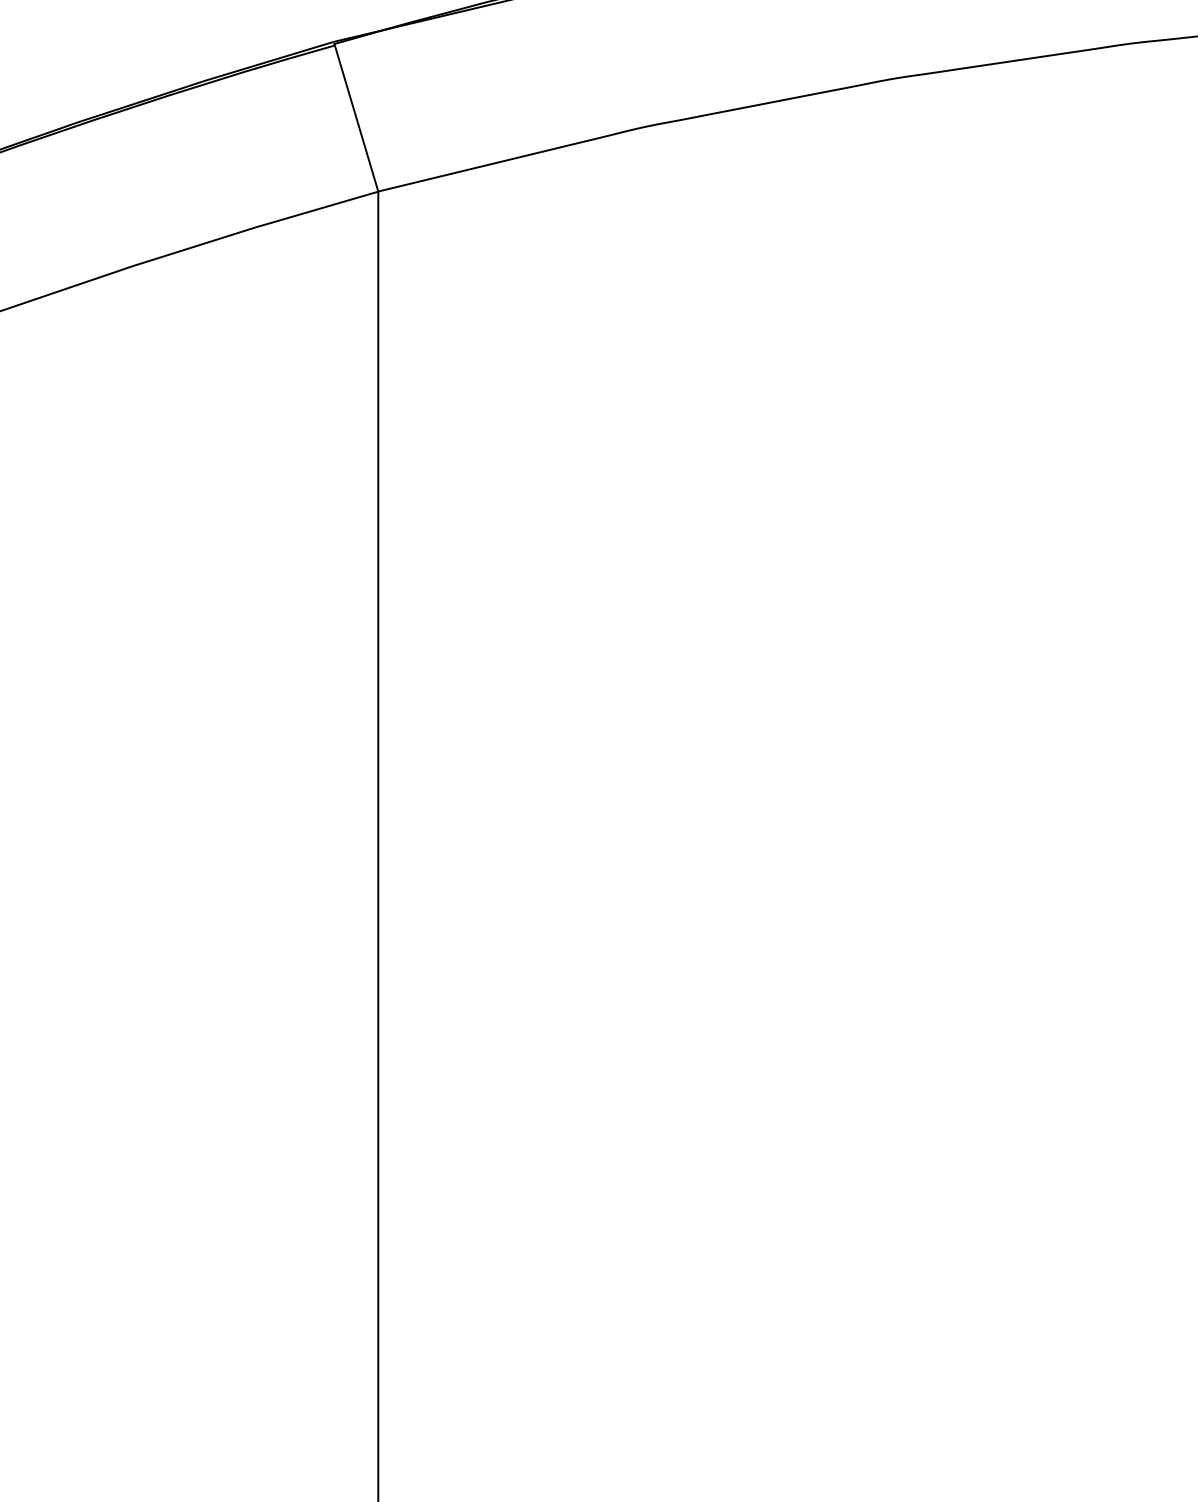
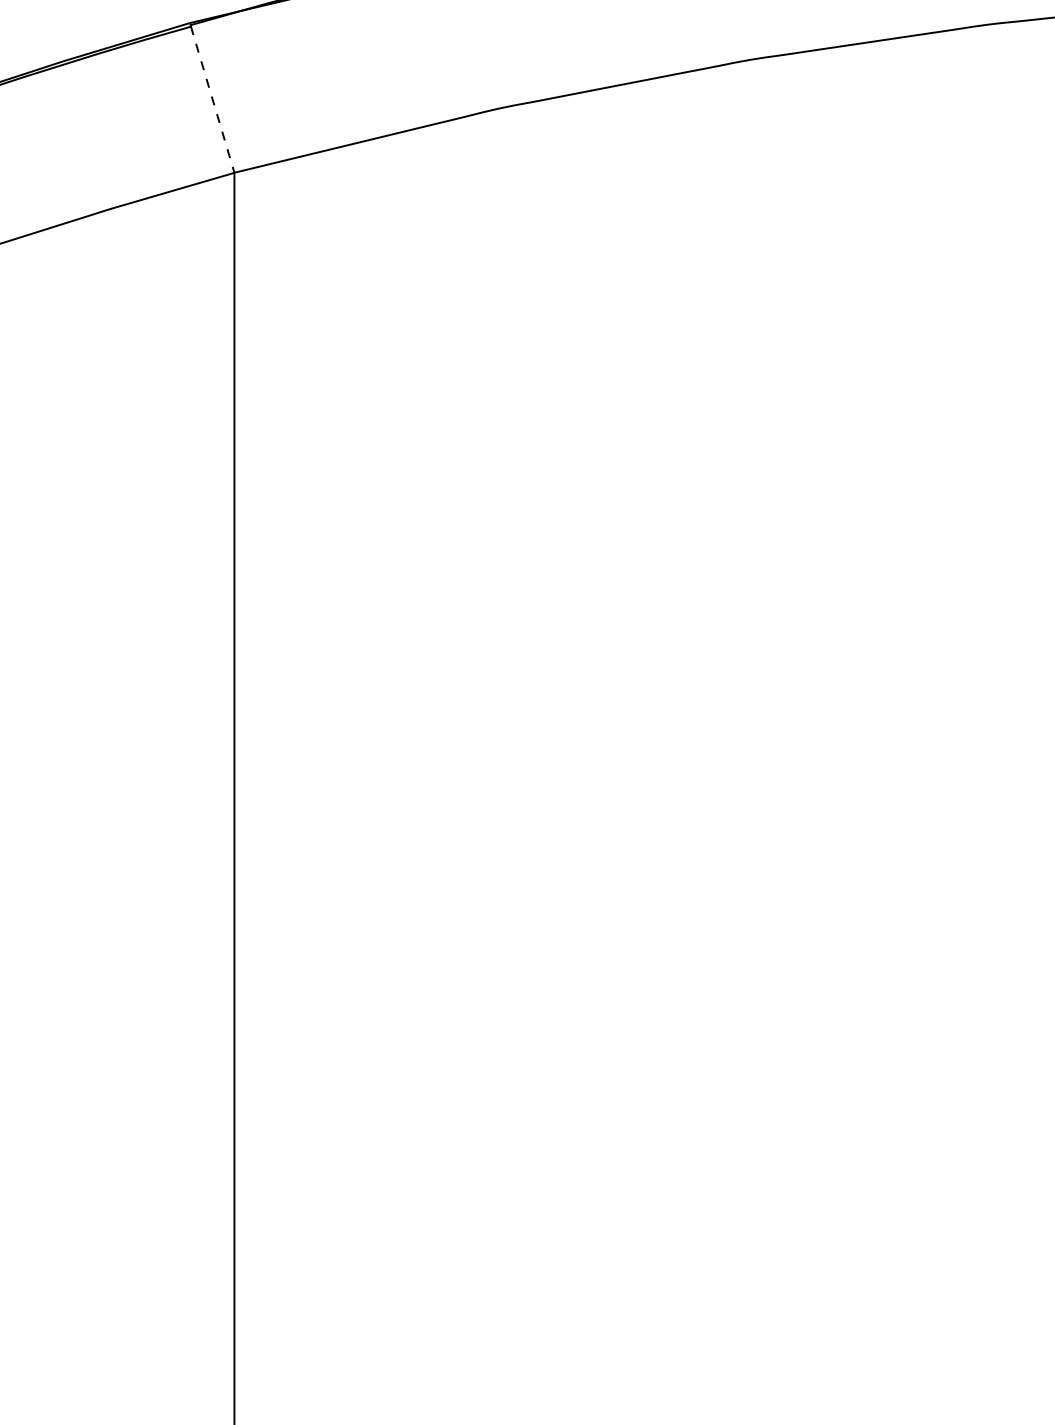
line: (356, 118) -> (212, 99), solid -> dashed

